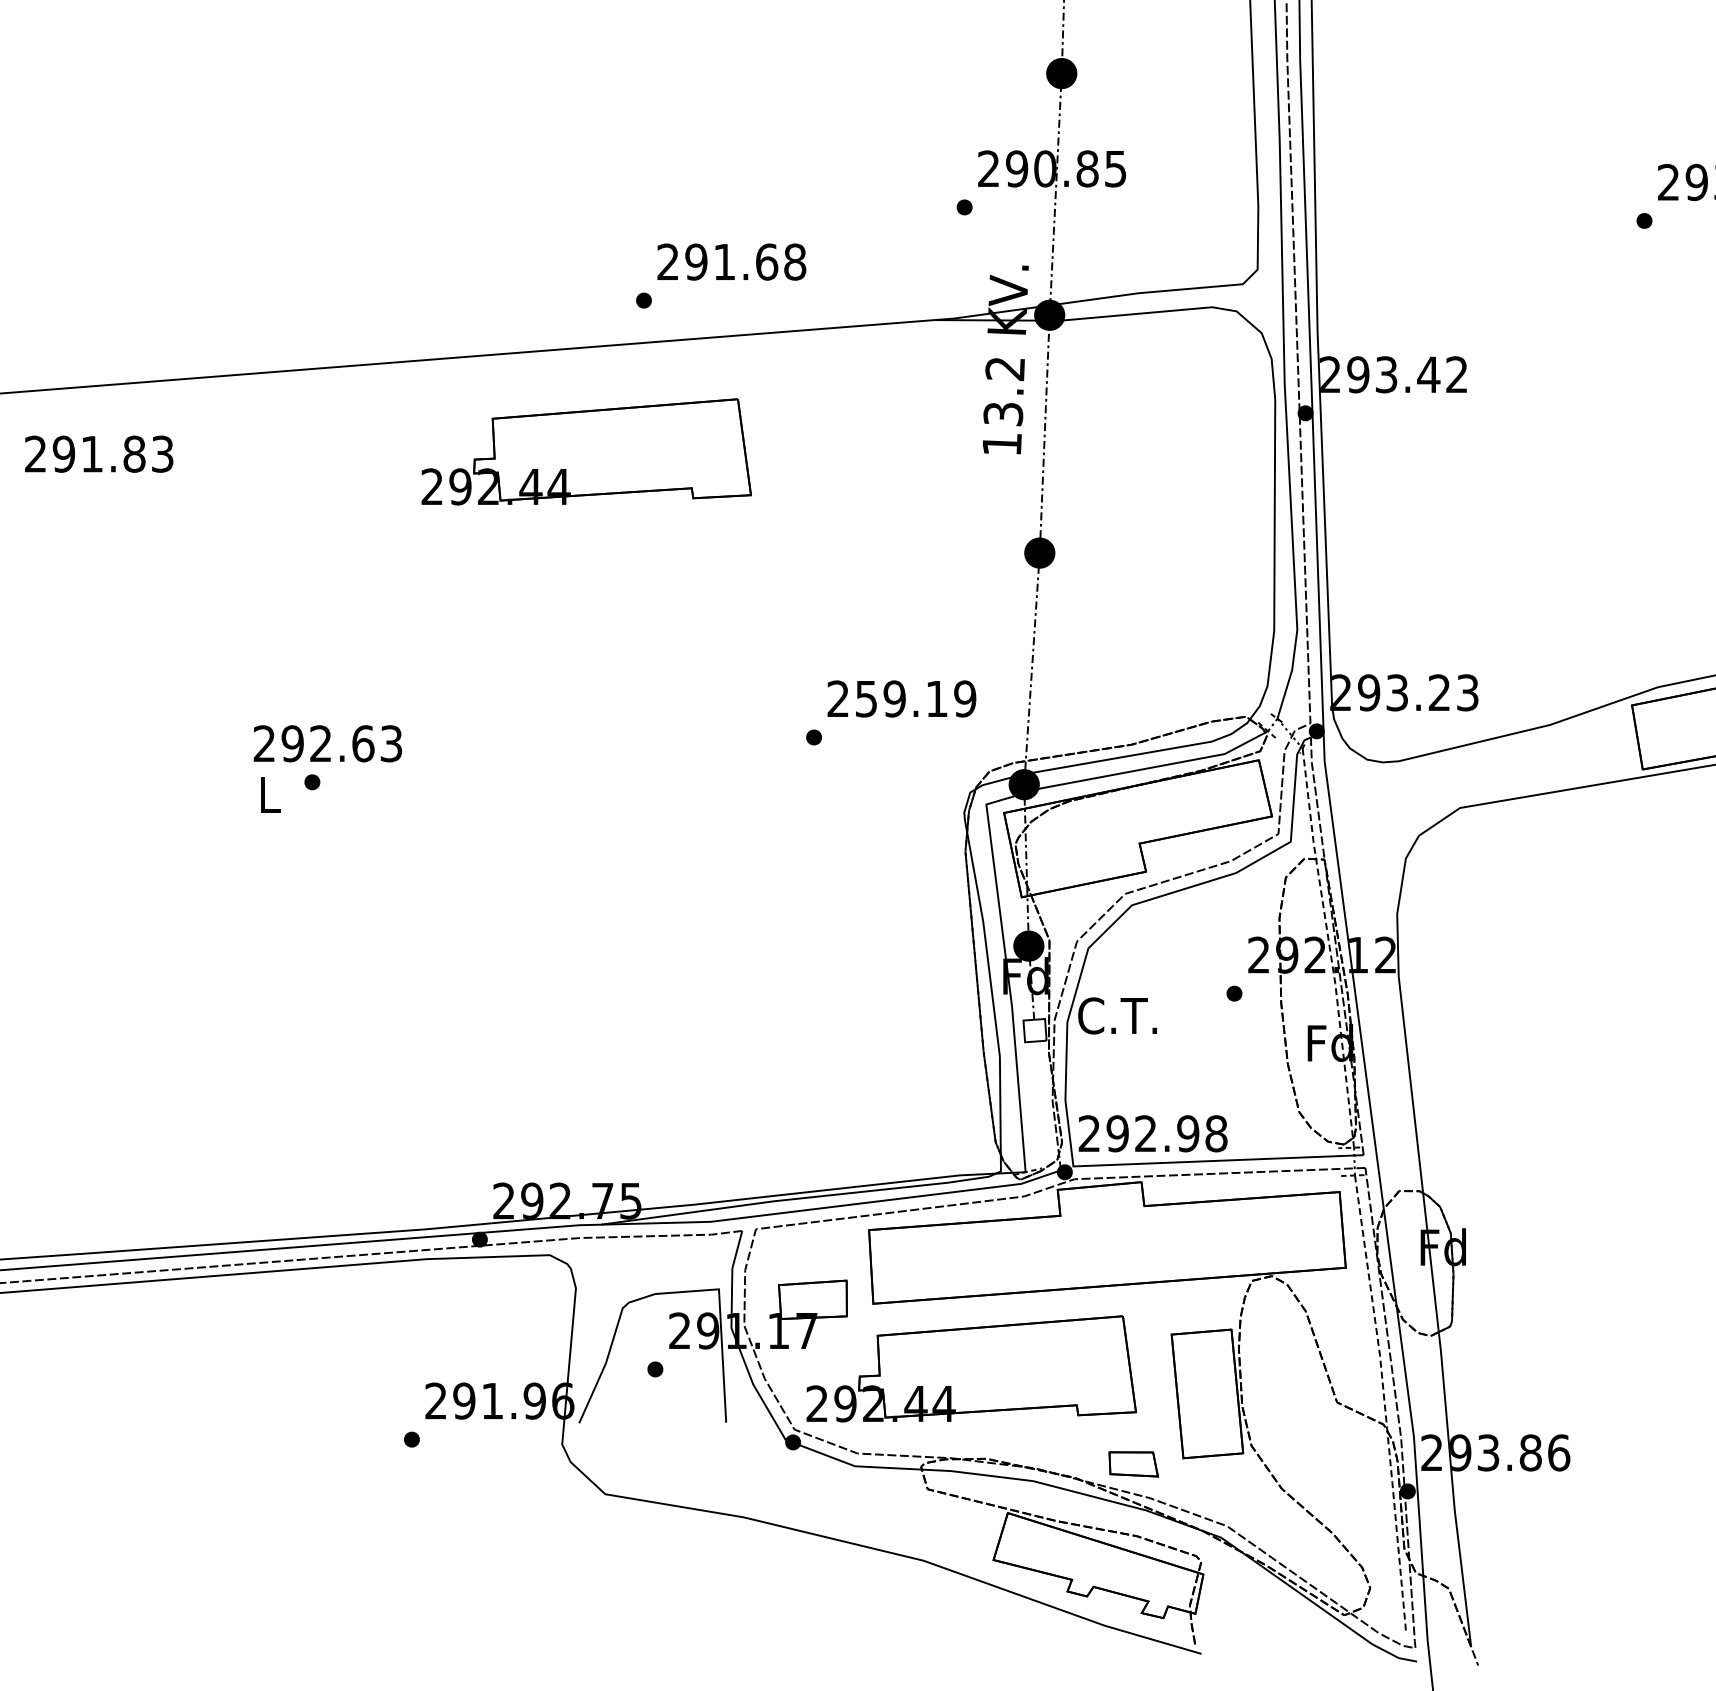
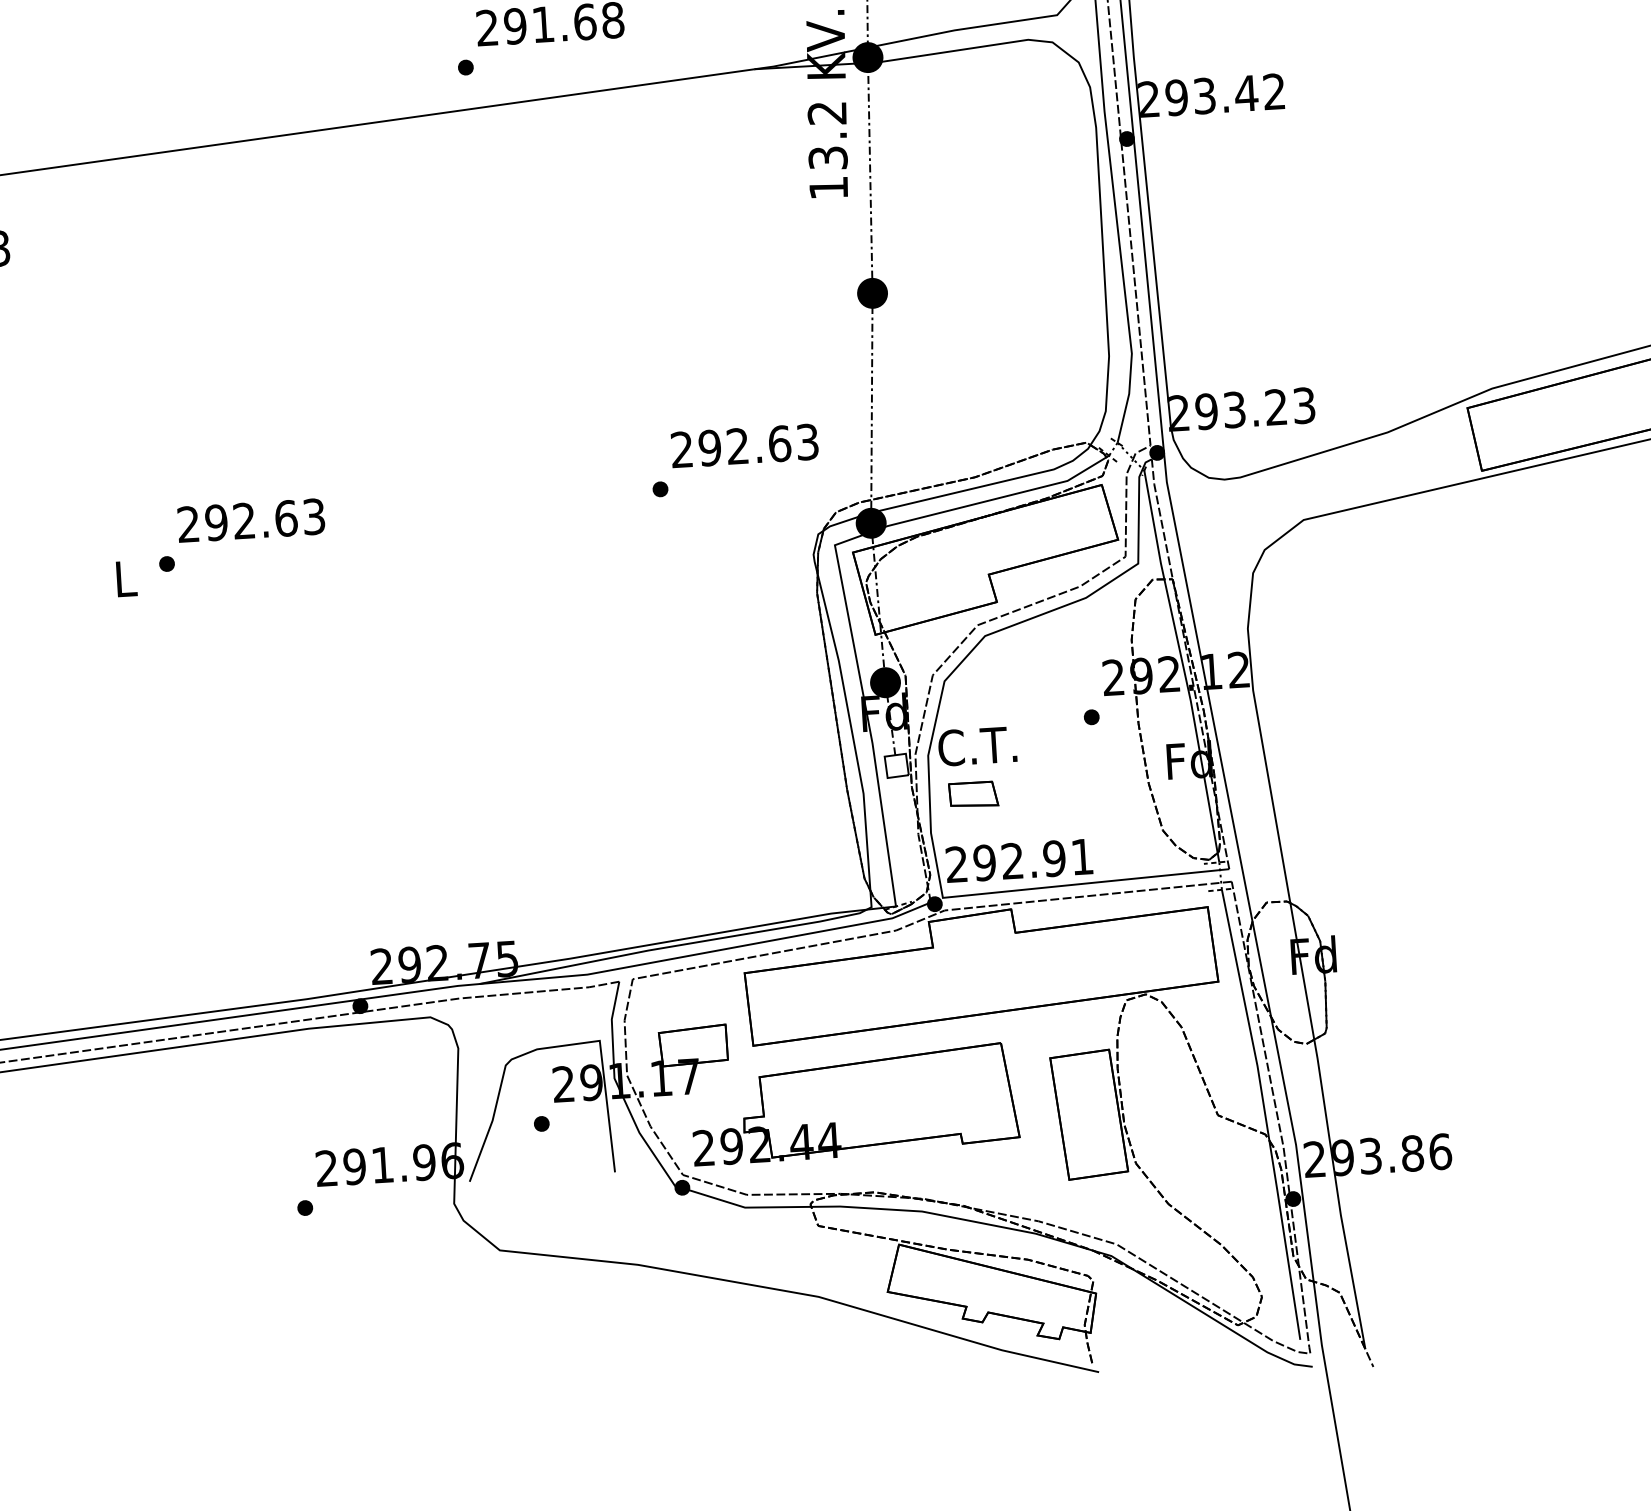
part: (586, 451) -> (418, 220), removed
text: (915, 698) -> (758, 444), 259.19 -> 292.63
text: (327, 743) -> (250, 520), moved
line: (1329, 948) -> (1182, 666), dashed -> solid
text: (1216, 1133) -> (1082, 856), 292.98 -> 292.91
line: (1384, 1403) -> (1264, 1113), dashed -> solid
part: (1133, 1464) -> (973, 794), moved

